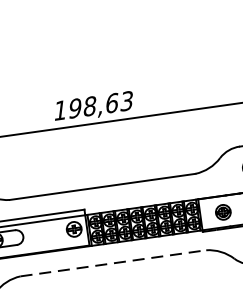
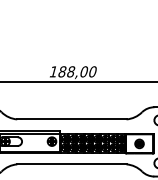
text: (100, 104) -> (77, 71), 198,63 -> 188,00
line: (112, 263) -> (71, 164), dashed -> solid

